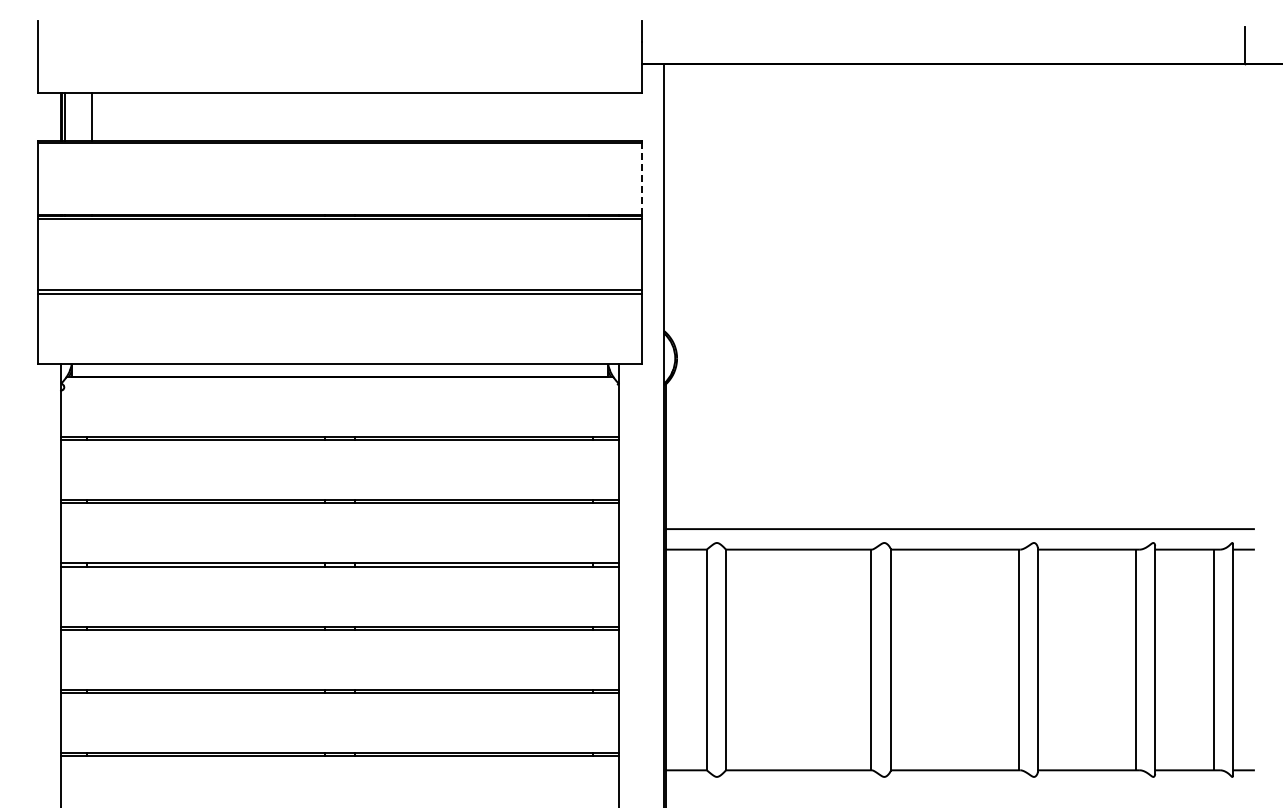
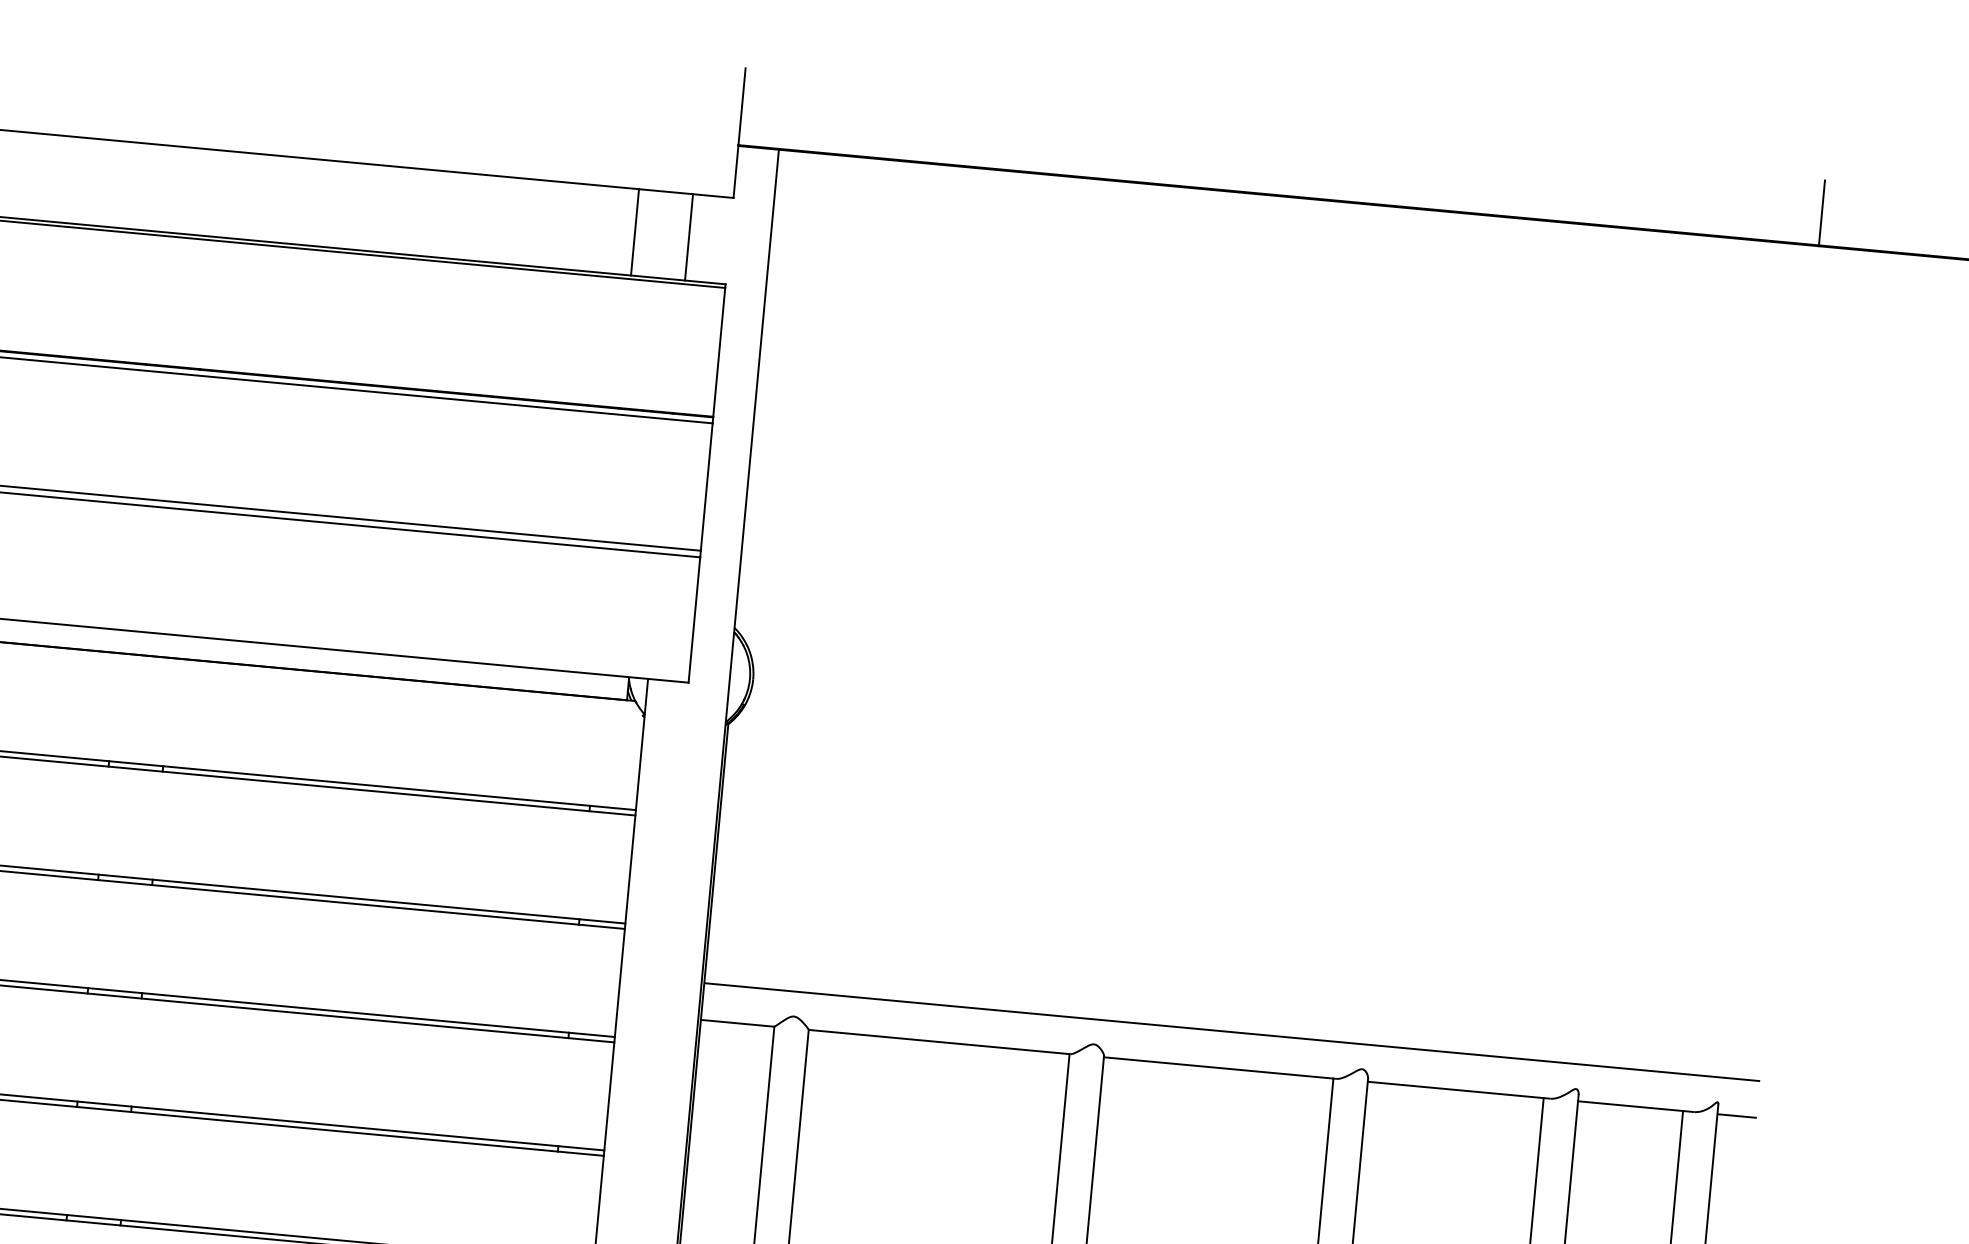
line: (588, 117) -> (634, 232), added
line: (618, 117) -> (688, 237), added
line: (641, 179) -> (719, 352), dashed -> solid

